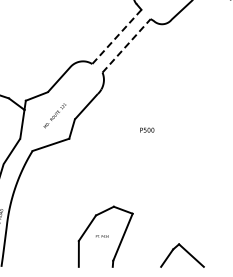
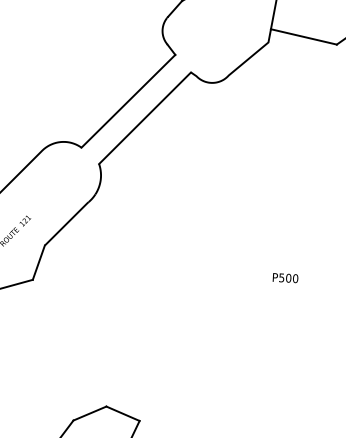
line: (116, 36) -> (127, 100), dashed -> solid
line: (126, 45) -> (144, 117), dashed -> solid
text: (147, 129) -> (286, 276), moved

